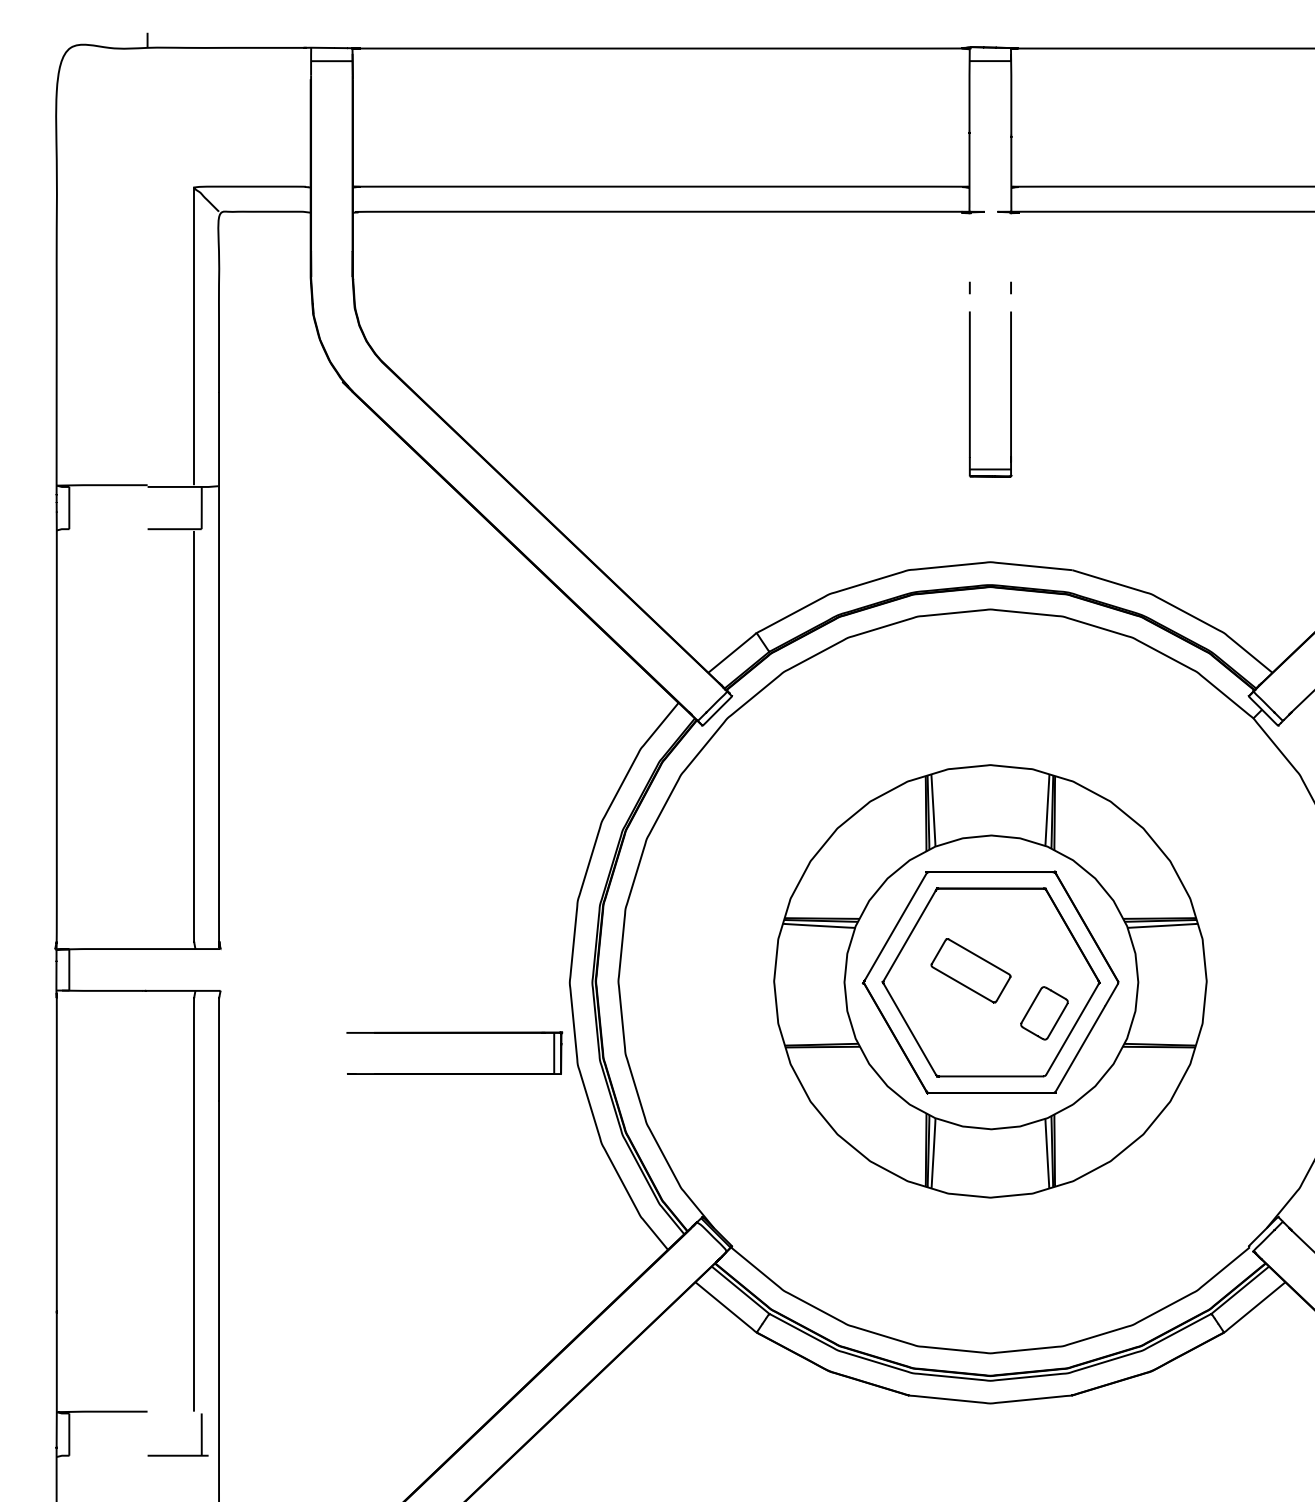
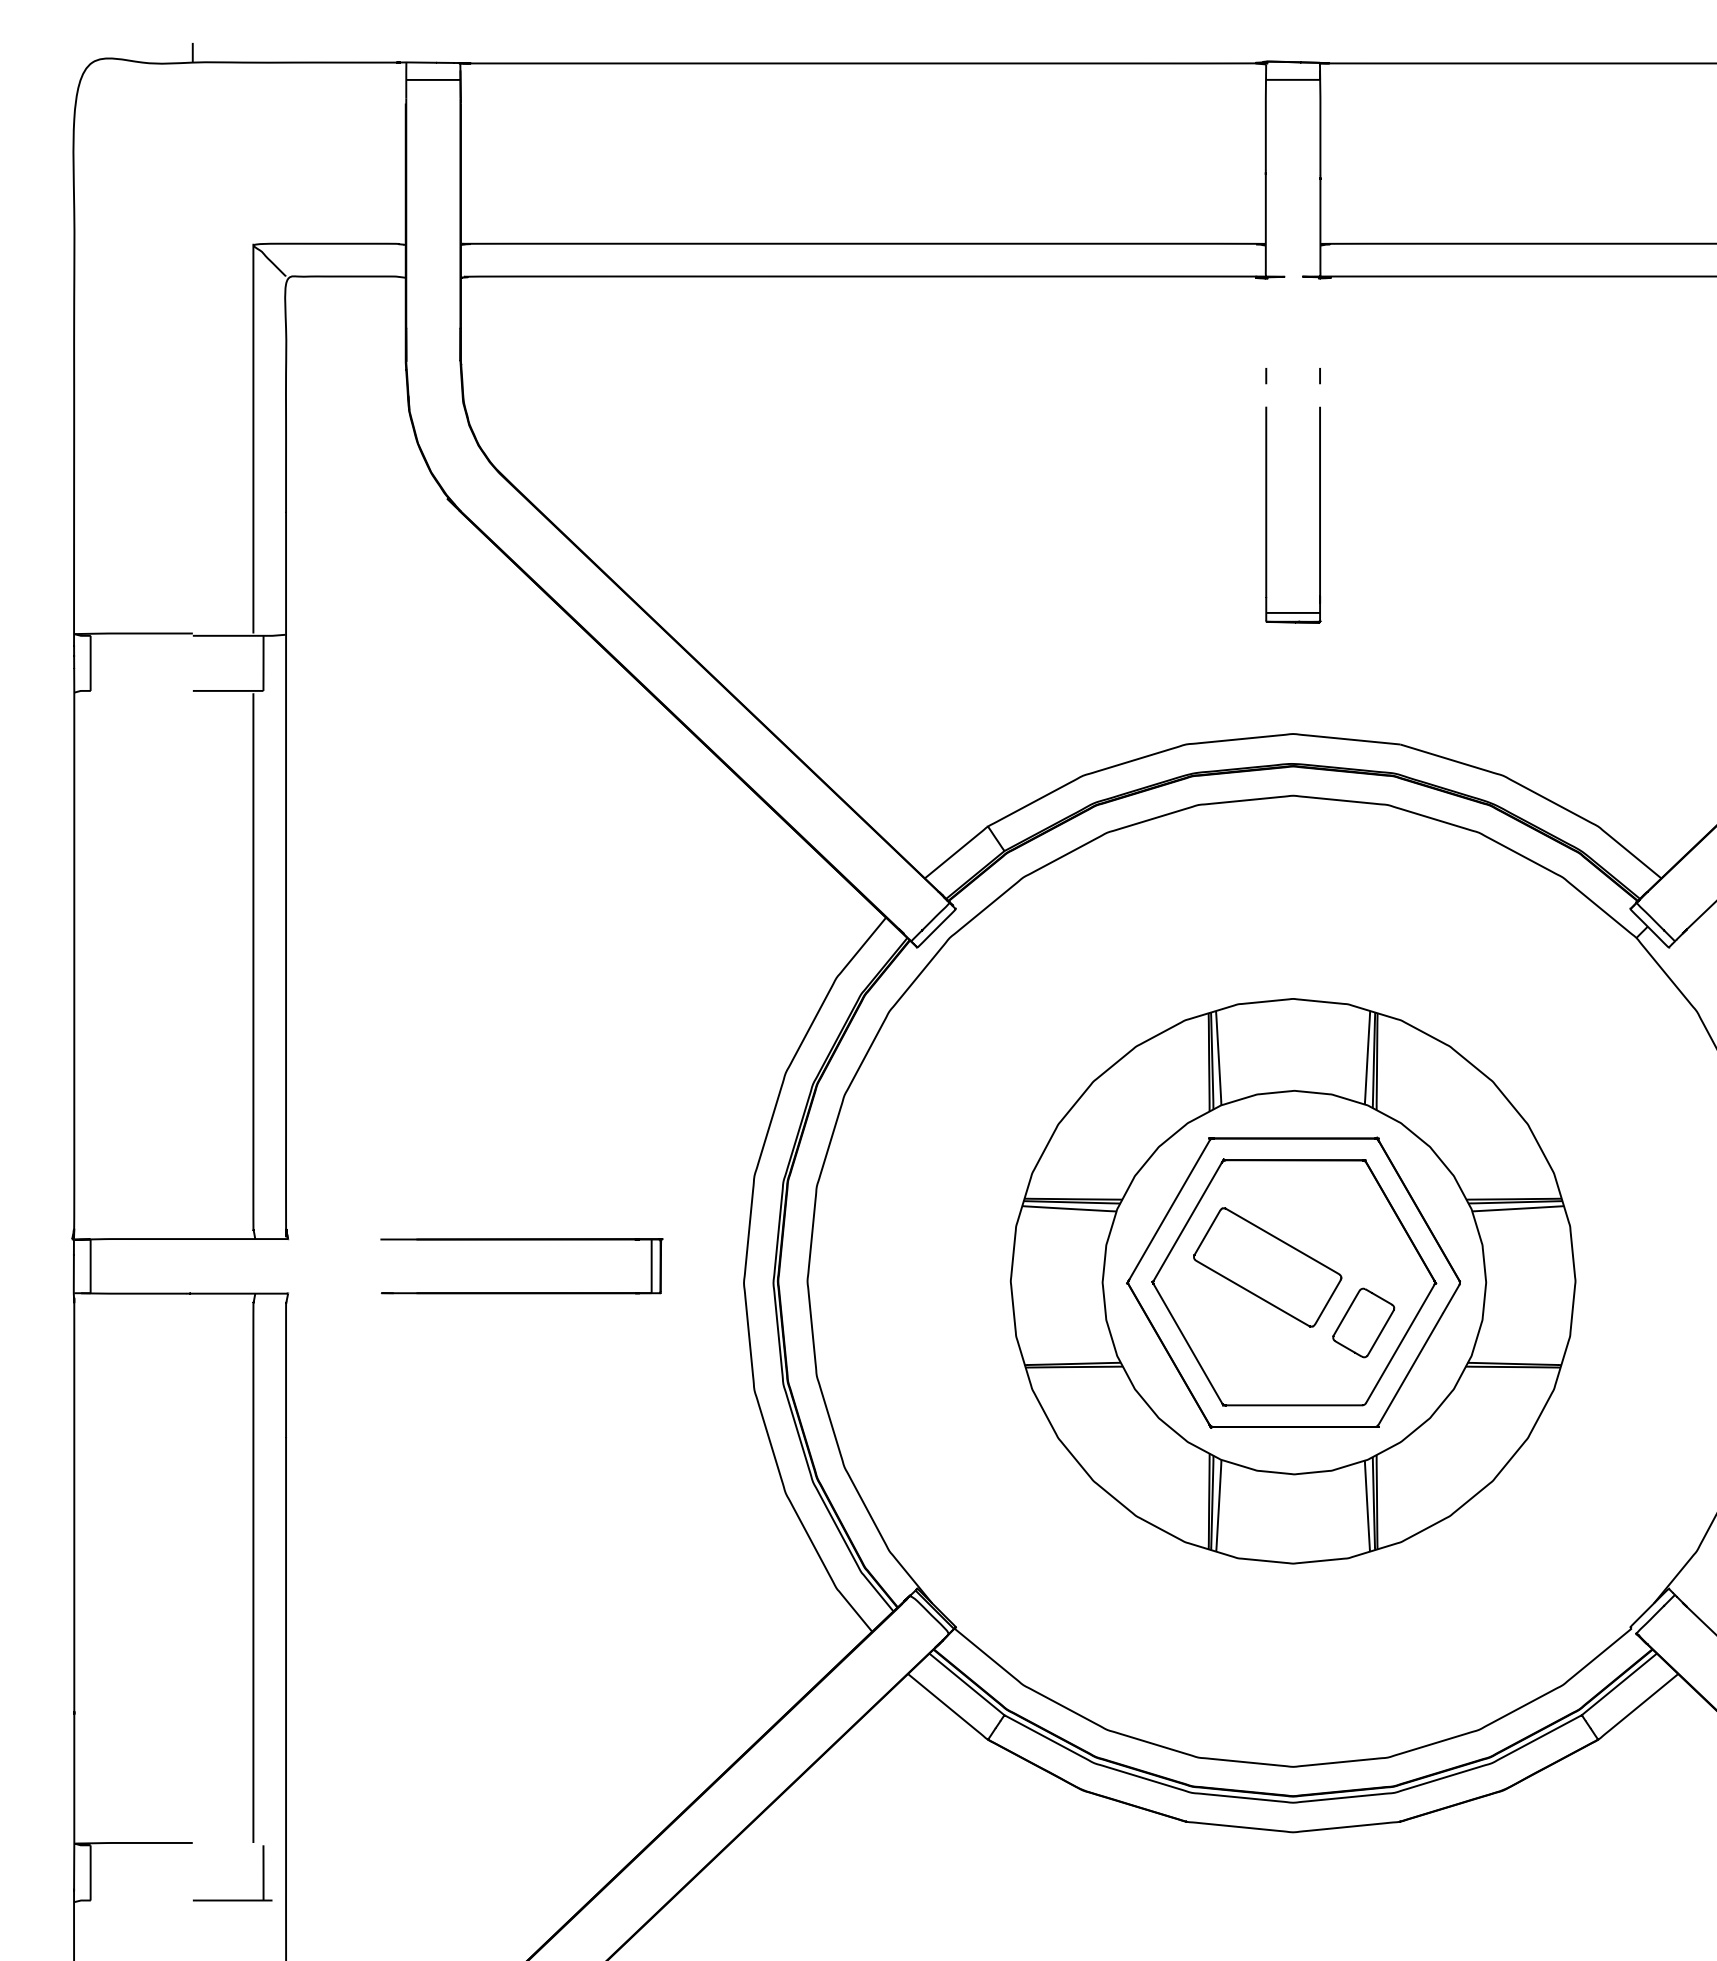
part: (970, 970) -> (1267, 1267), size x1.43
part: (454, 1033) -> (521, 1240), moved

